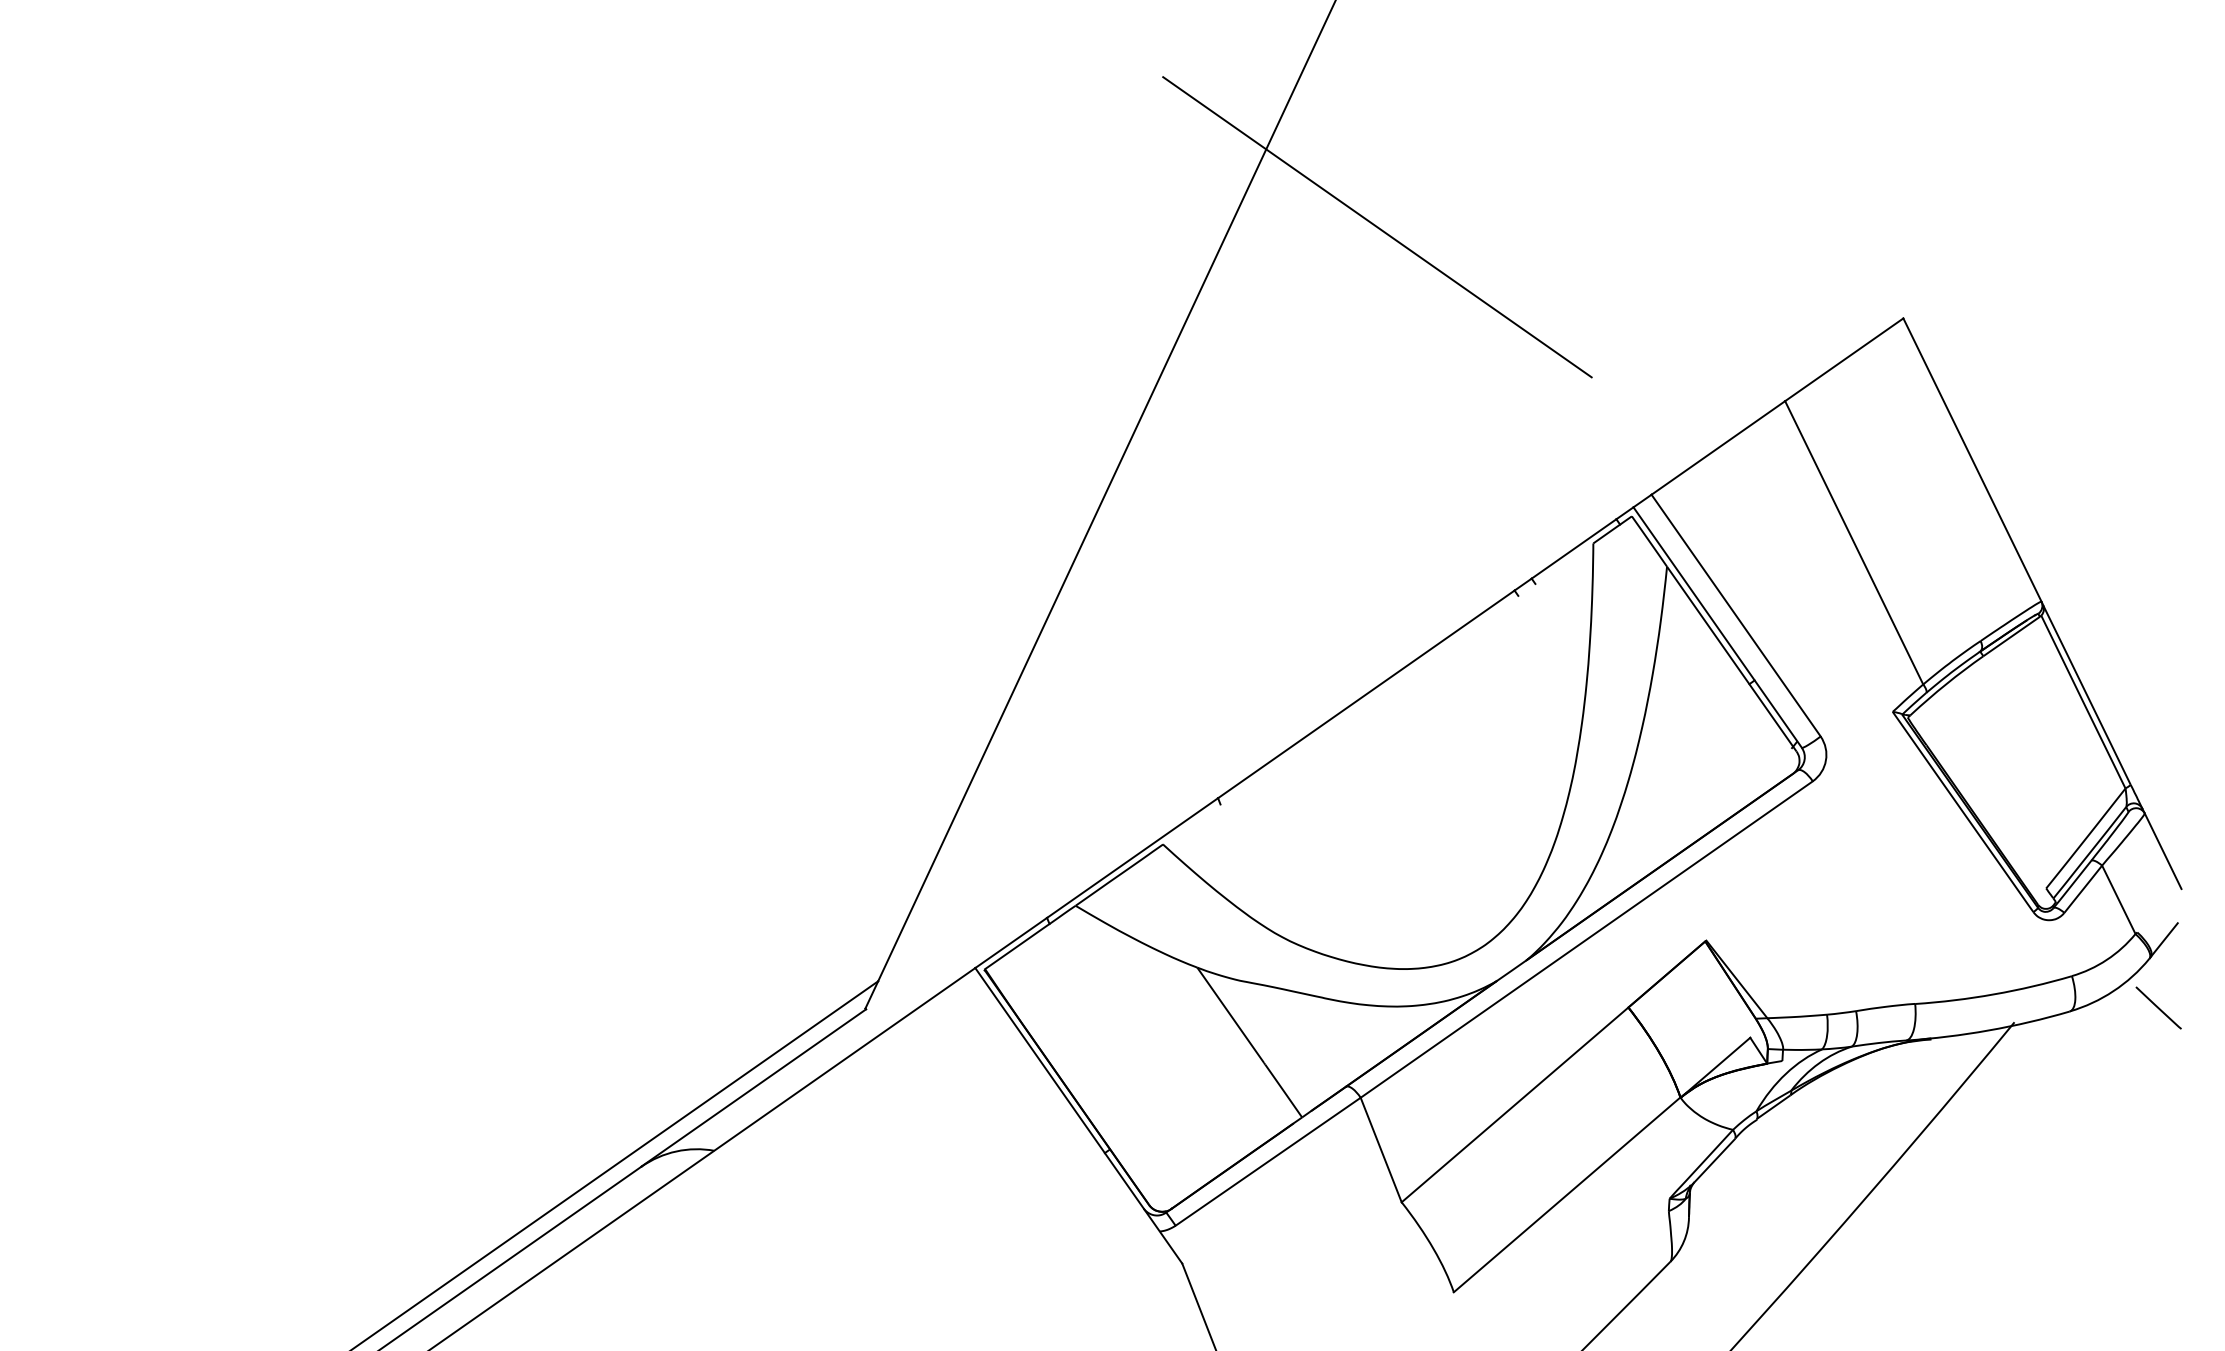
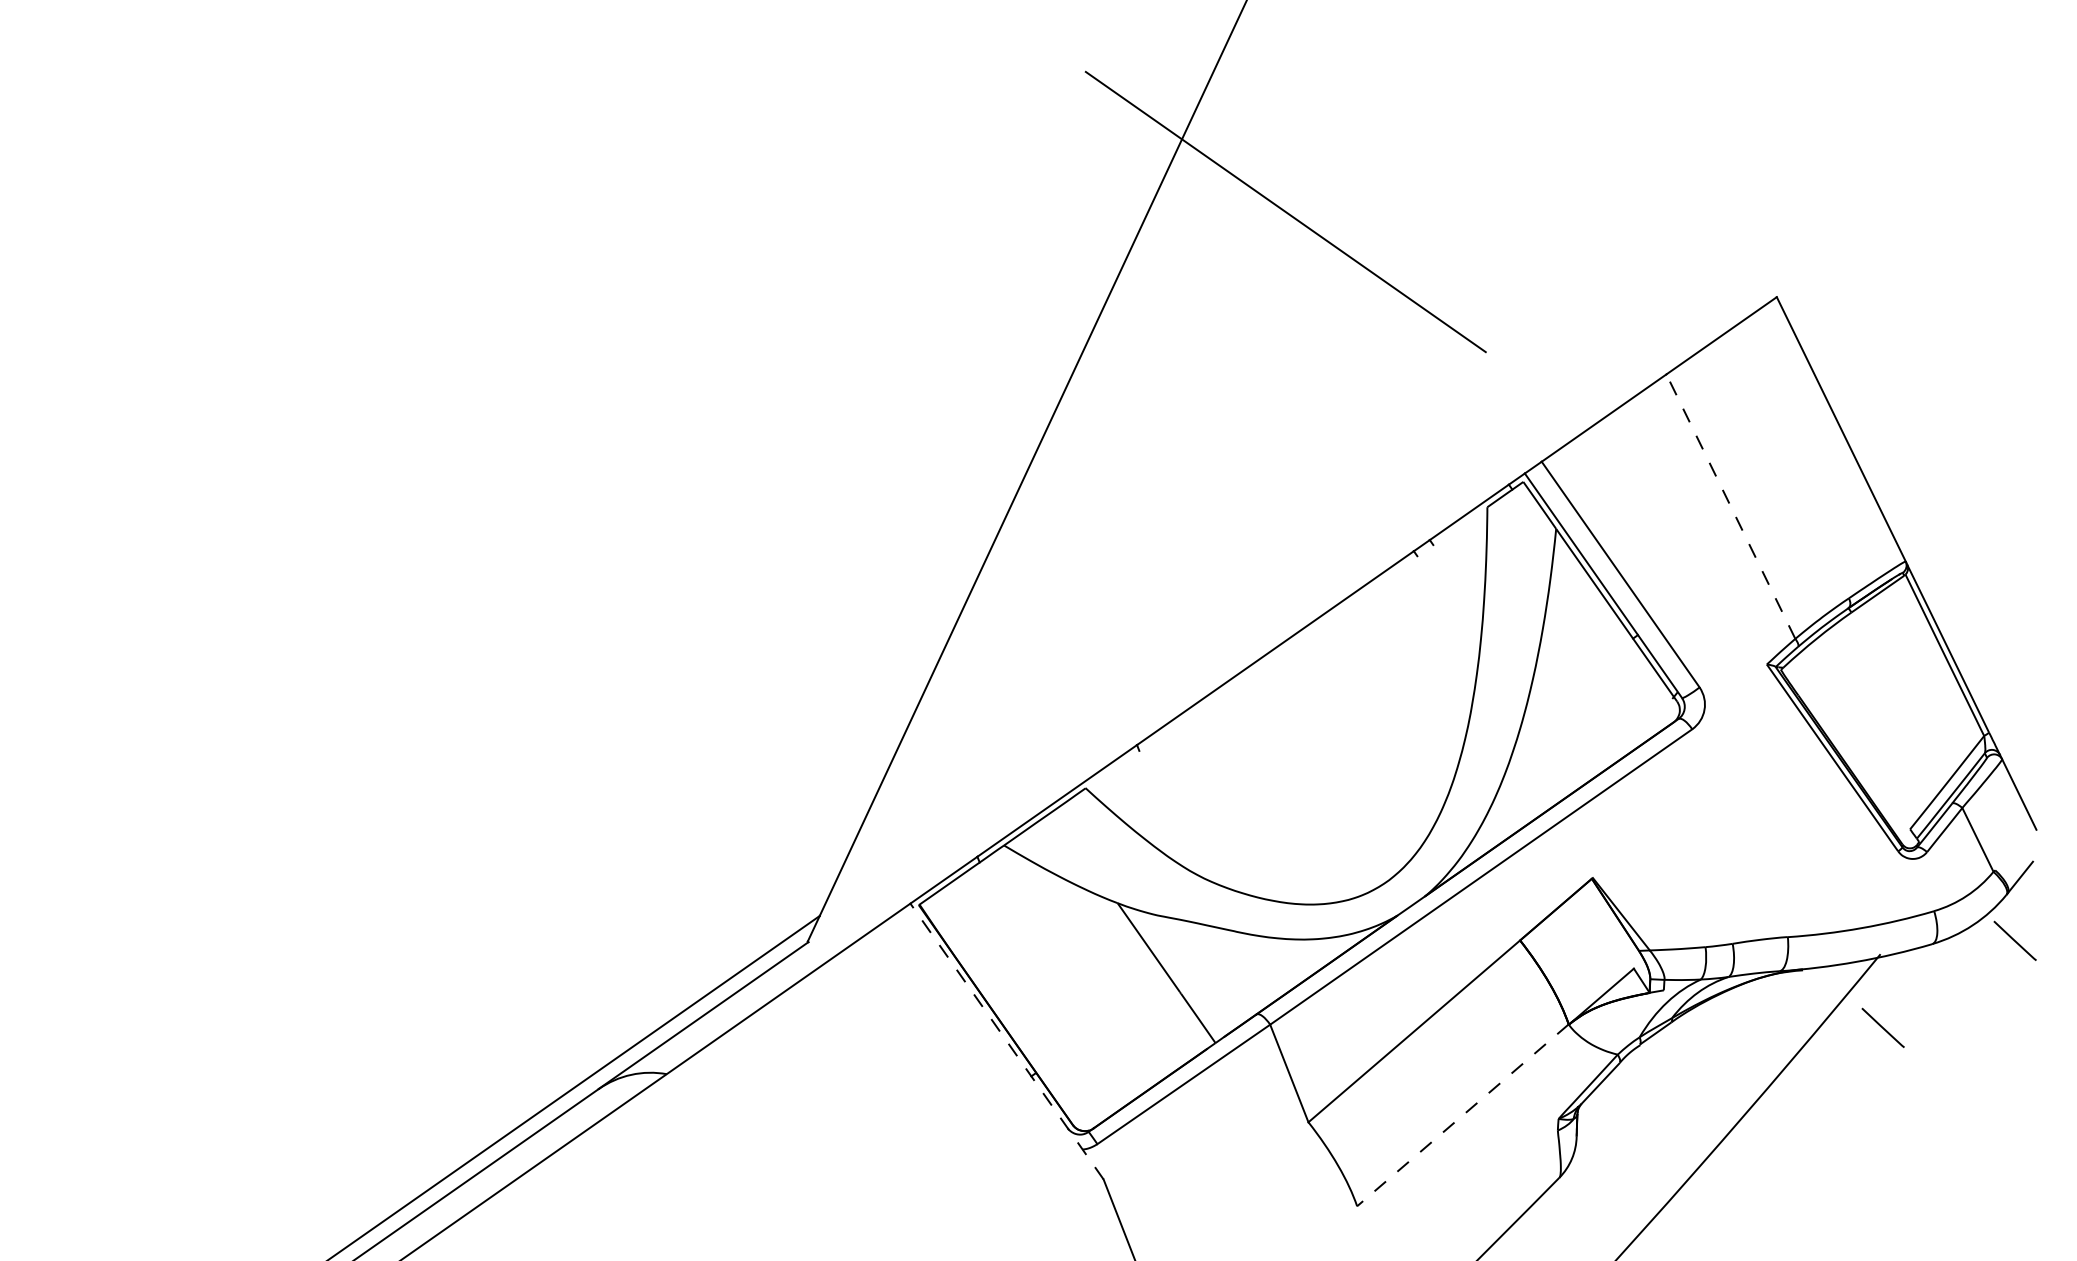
line: (1853, 542) -> (1730, 506), solid -> dashed
line: (2016, 1100) -> (1882, 1027), added
line: (1078, 1115) -> (1006, 1041), solid -> dashed
line: (1566, 1195) -> (1462, 1115), solid -> dashed

